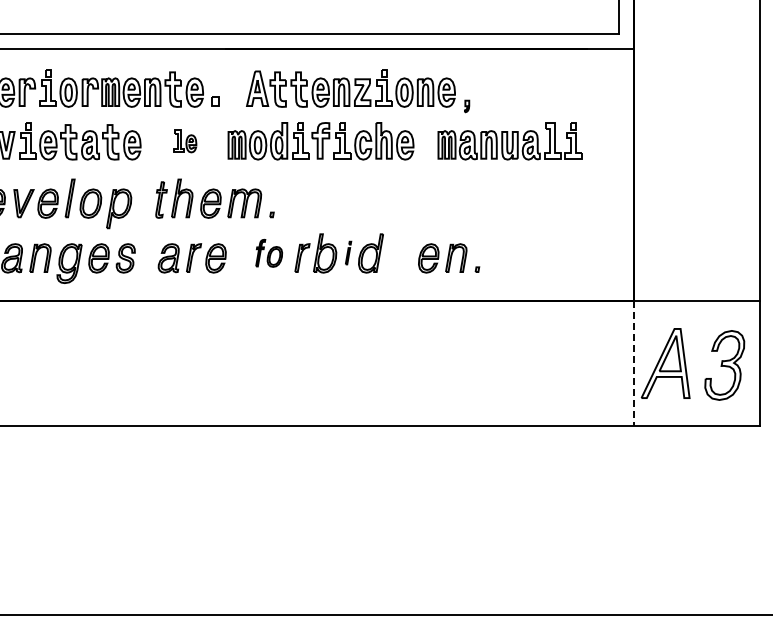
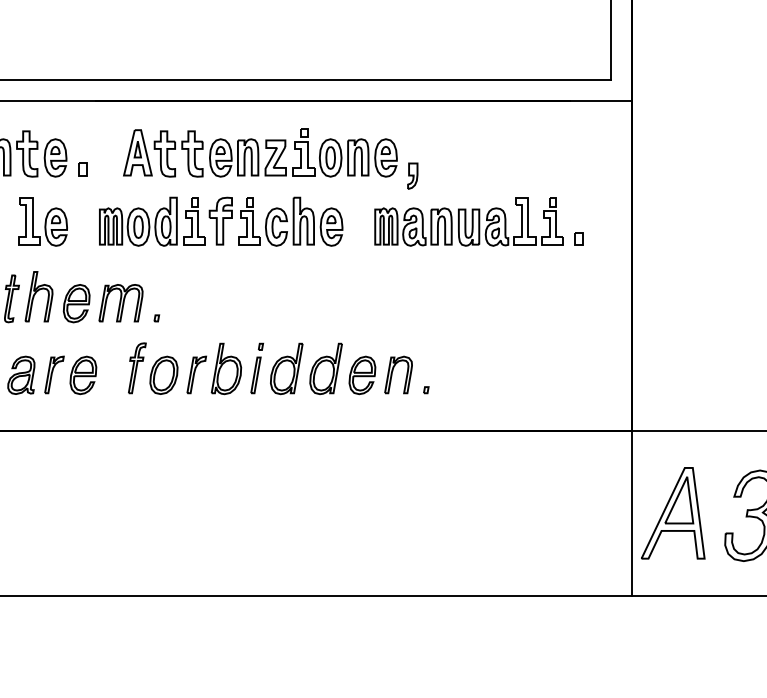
part: (466, 106) -> (411, 176), size x1.67
part: (185, 141) -> (43, 222), size x1.67
part: (593, 154) -> (578, 239), added
part: (348, 252) -> (257, 367), size x1.67
part: (268, 253) -> (152, 368), size x1.43
part: (400, 253) -> (325, 368), added
line: (634, 363) -> (632, 513), dashed -> solid

